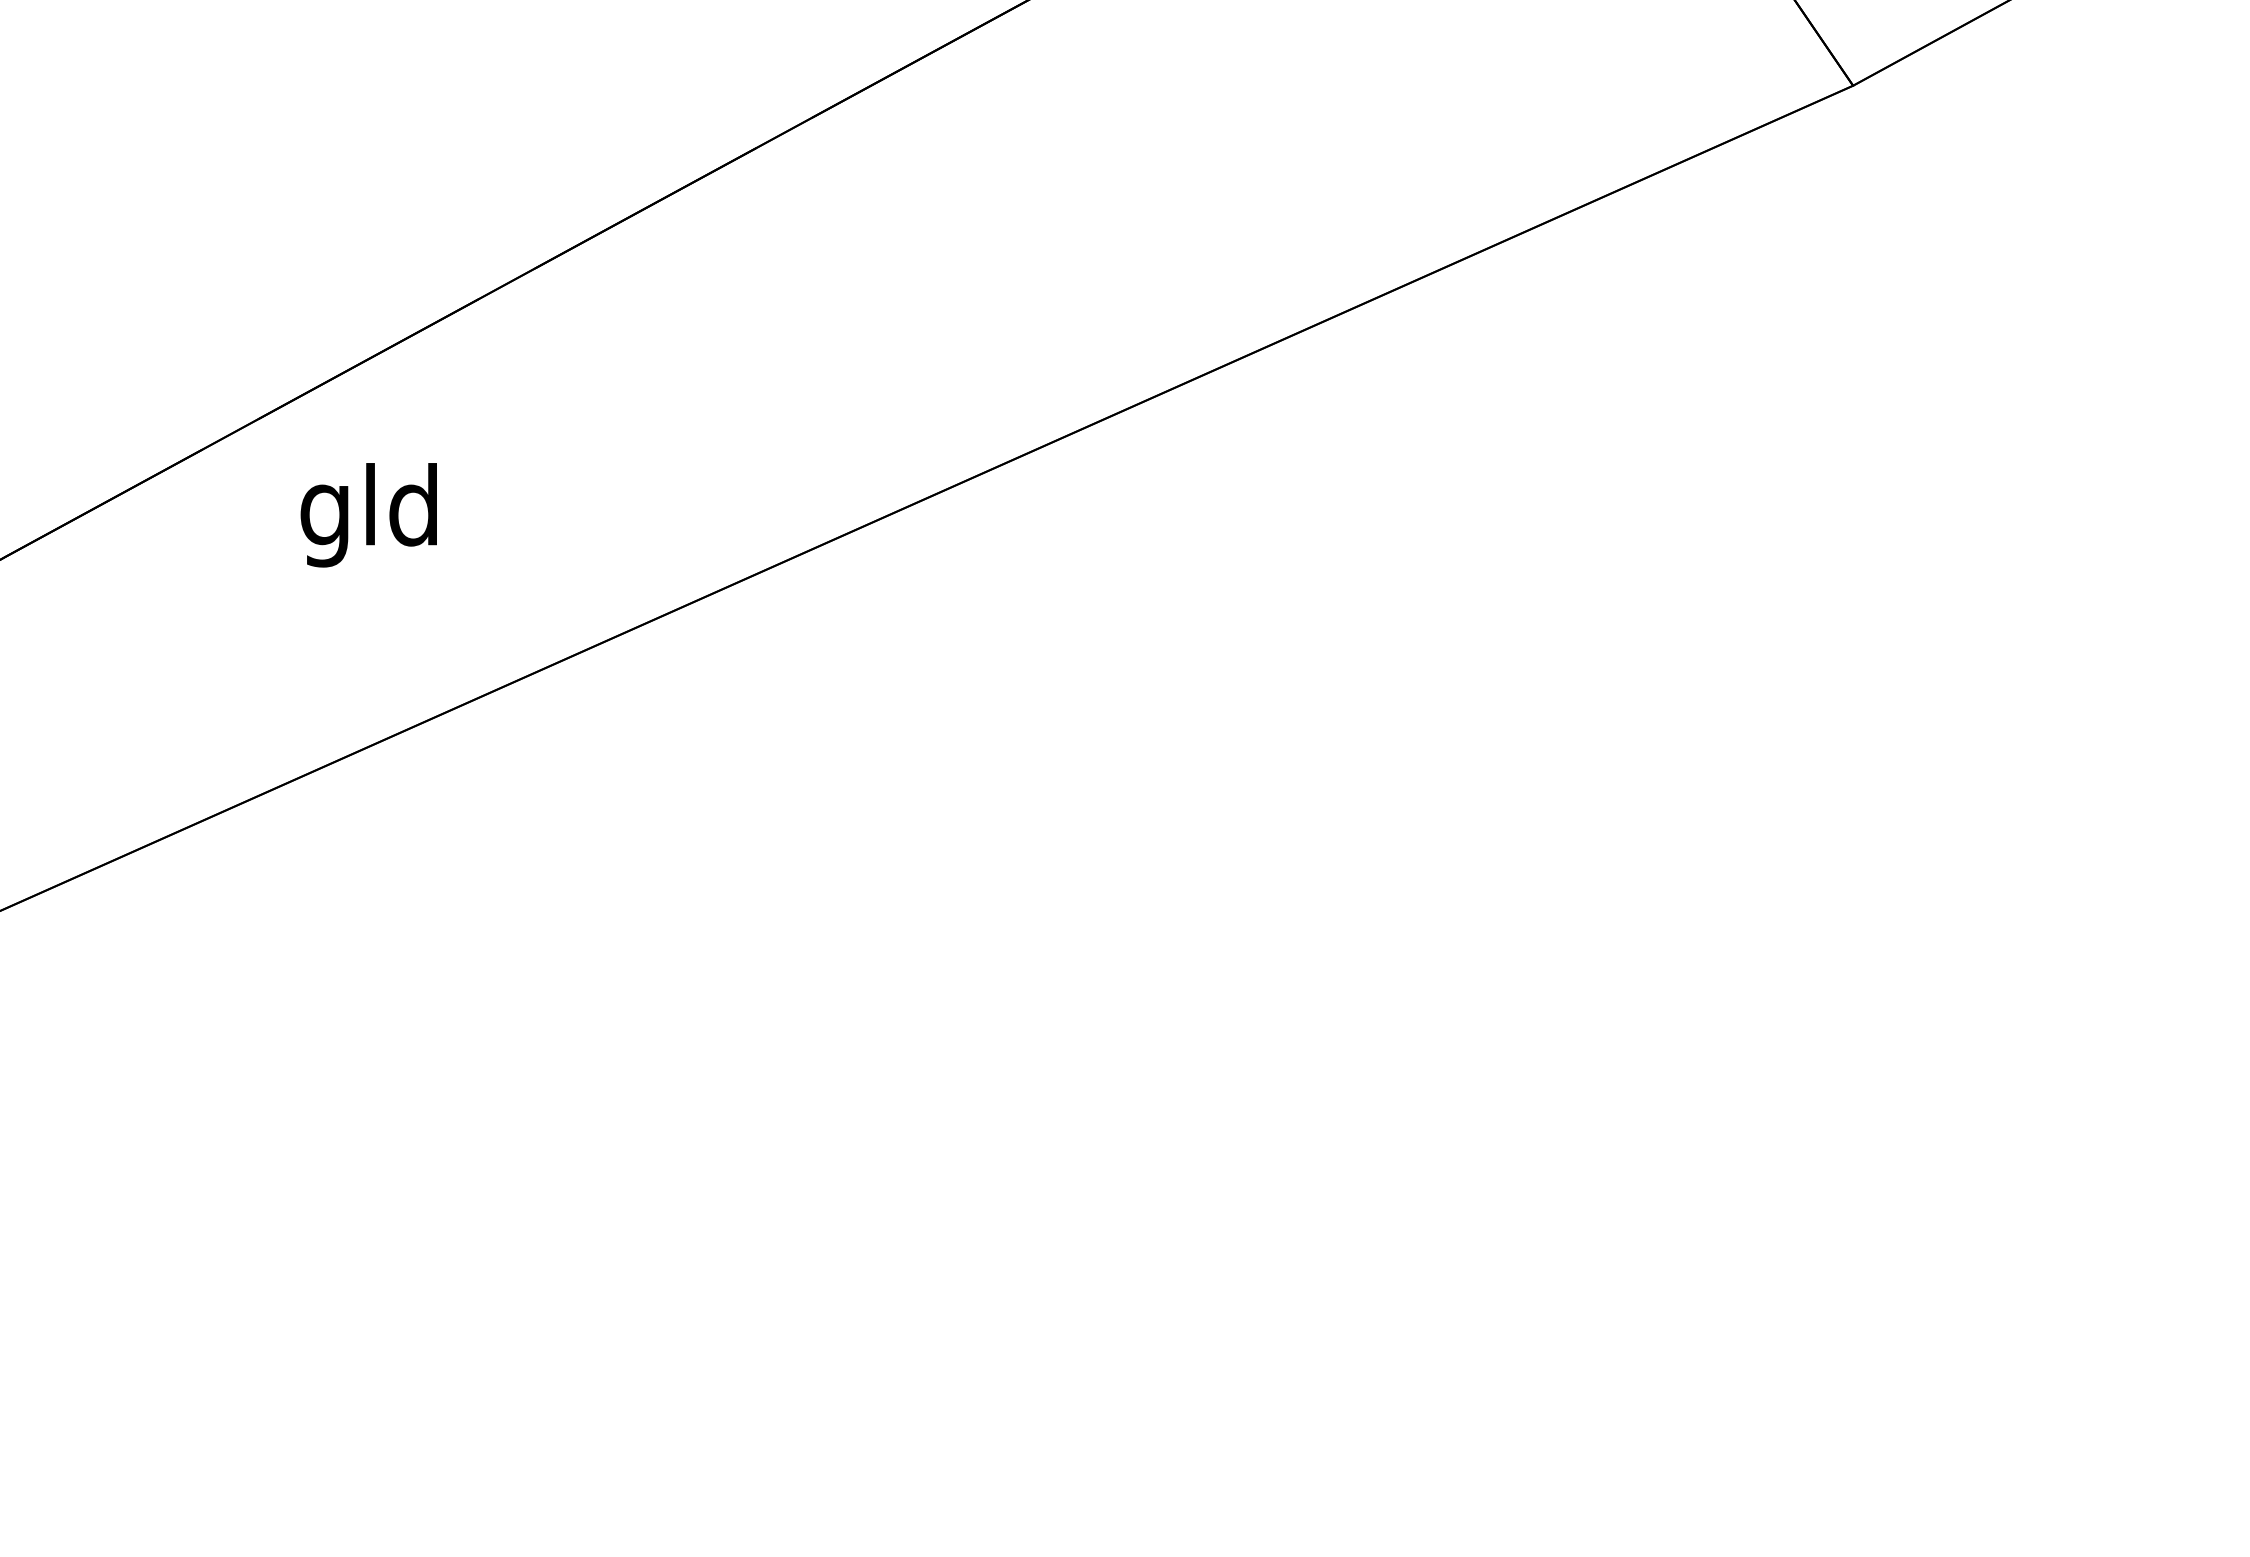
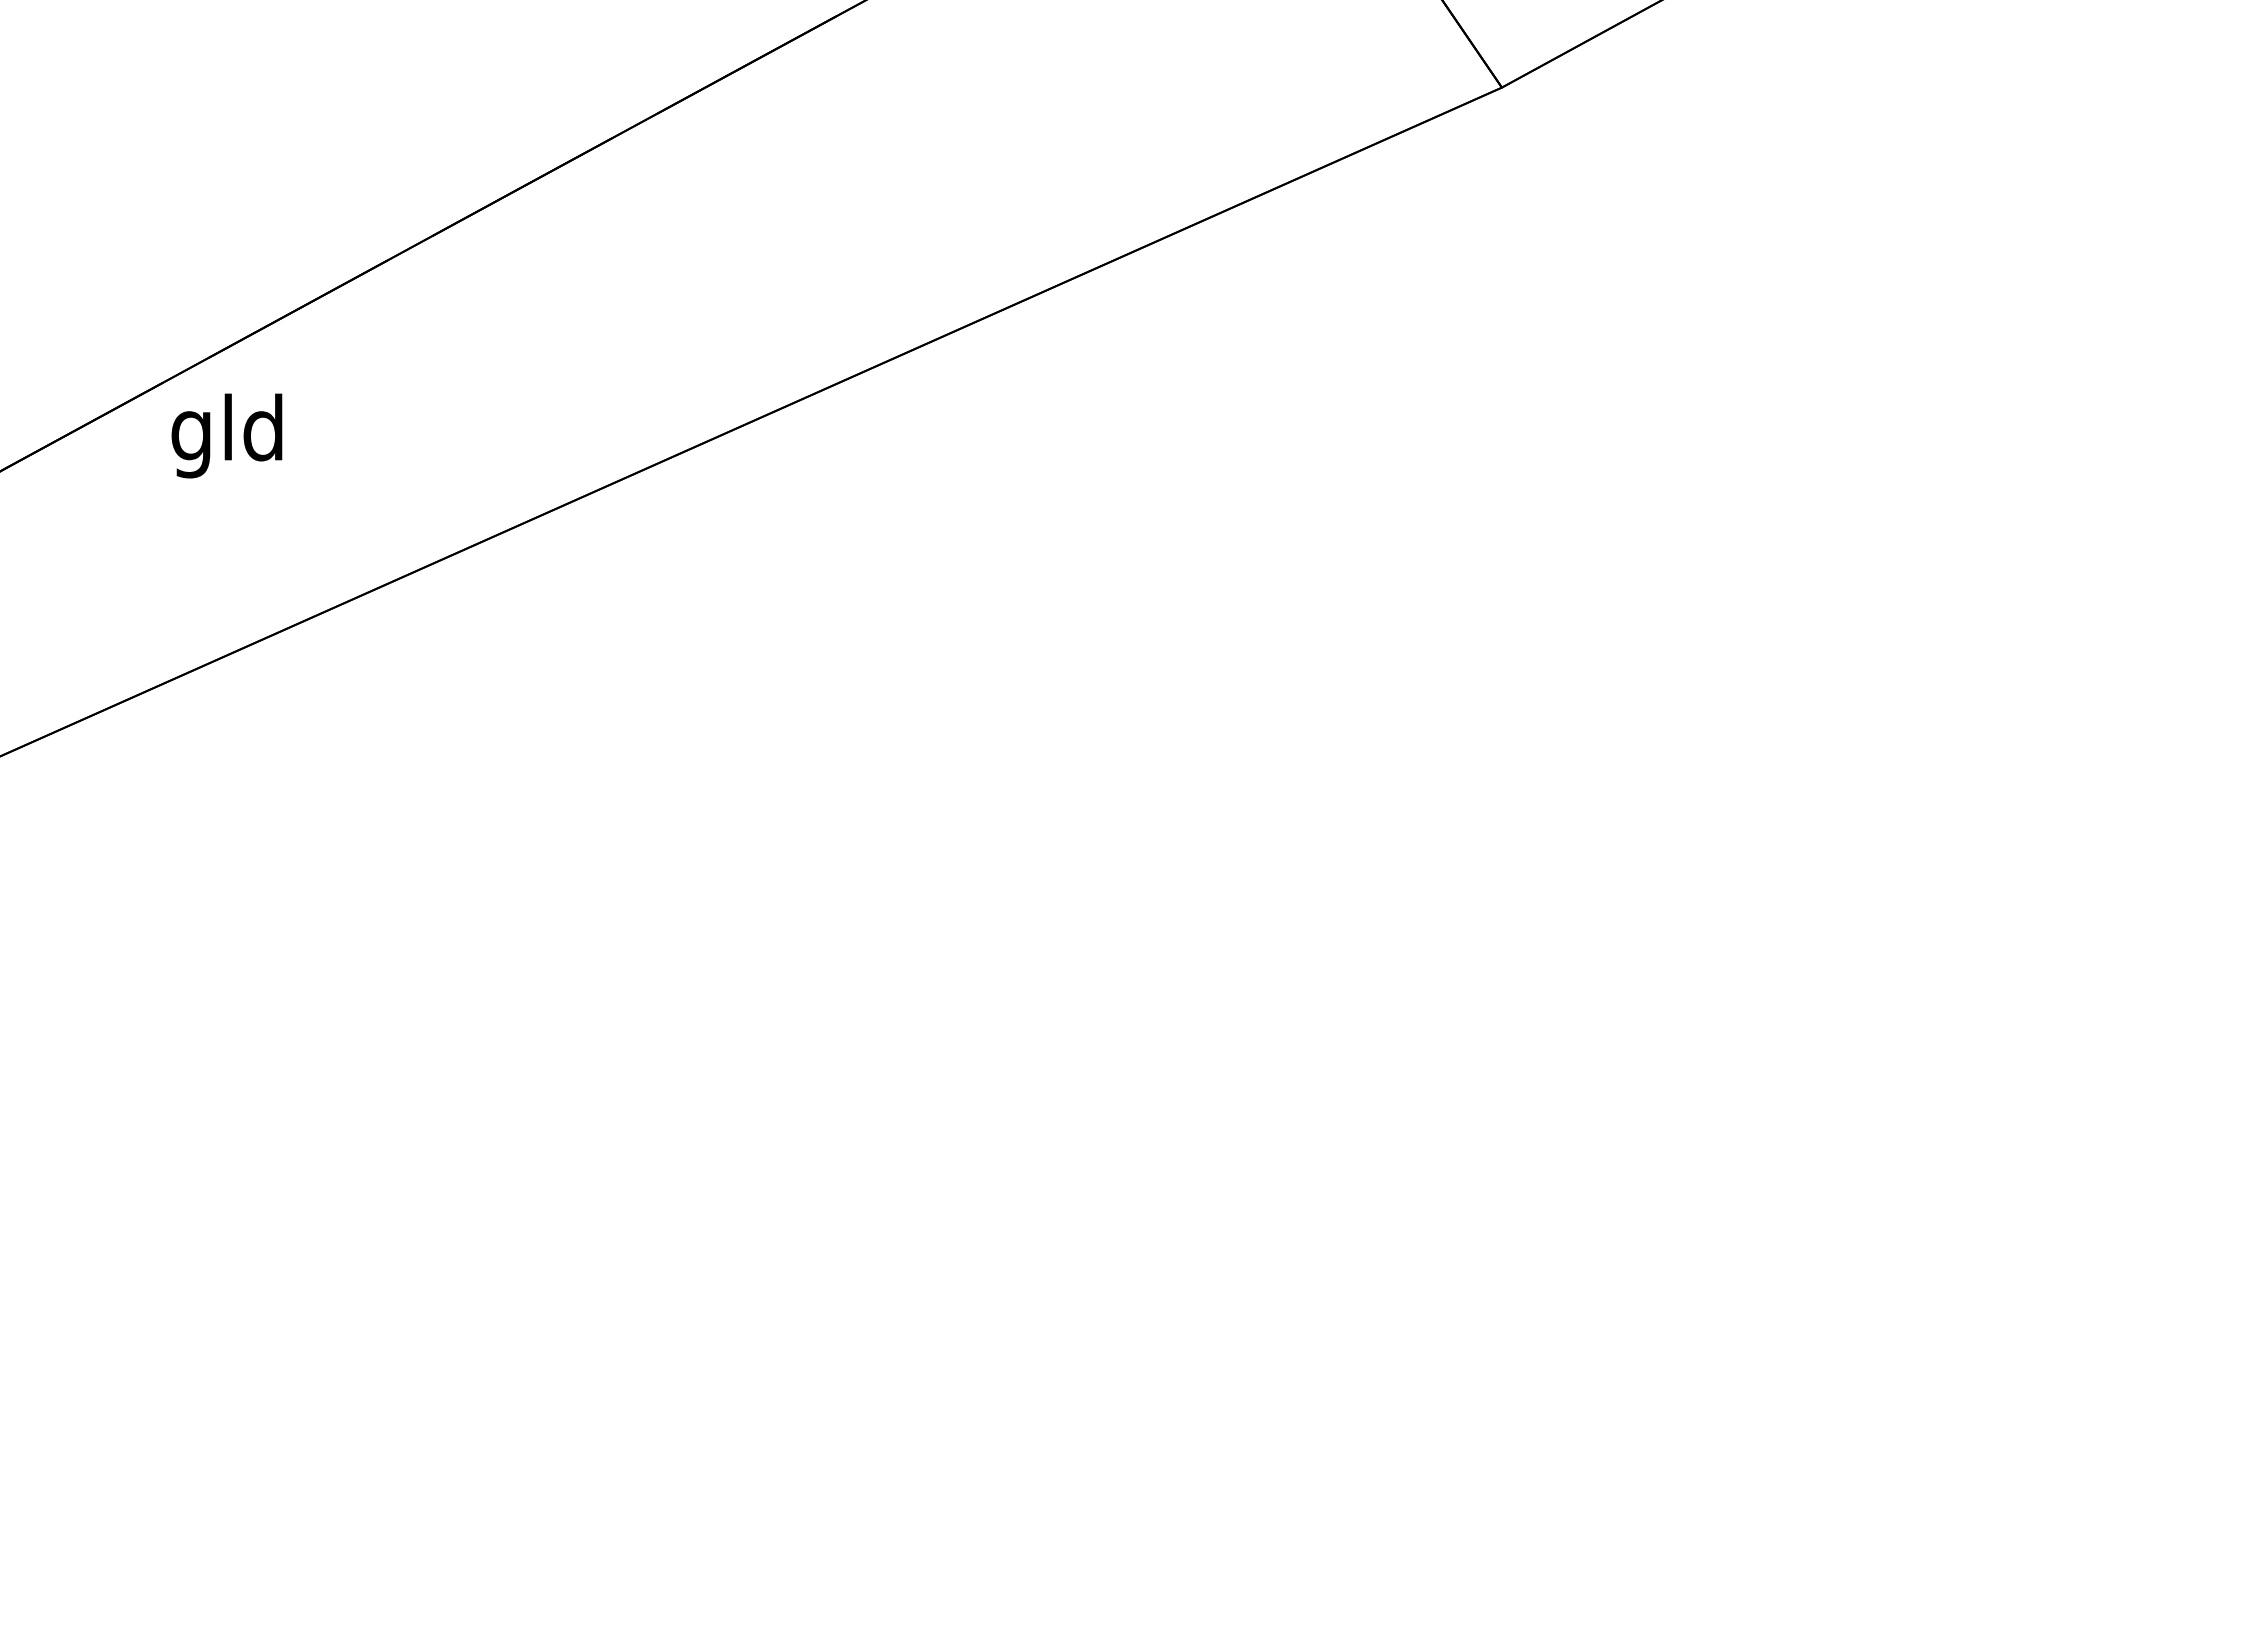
text: (368, 514) -> (226, 435), moved

